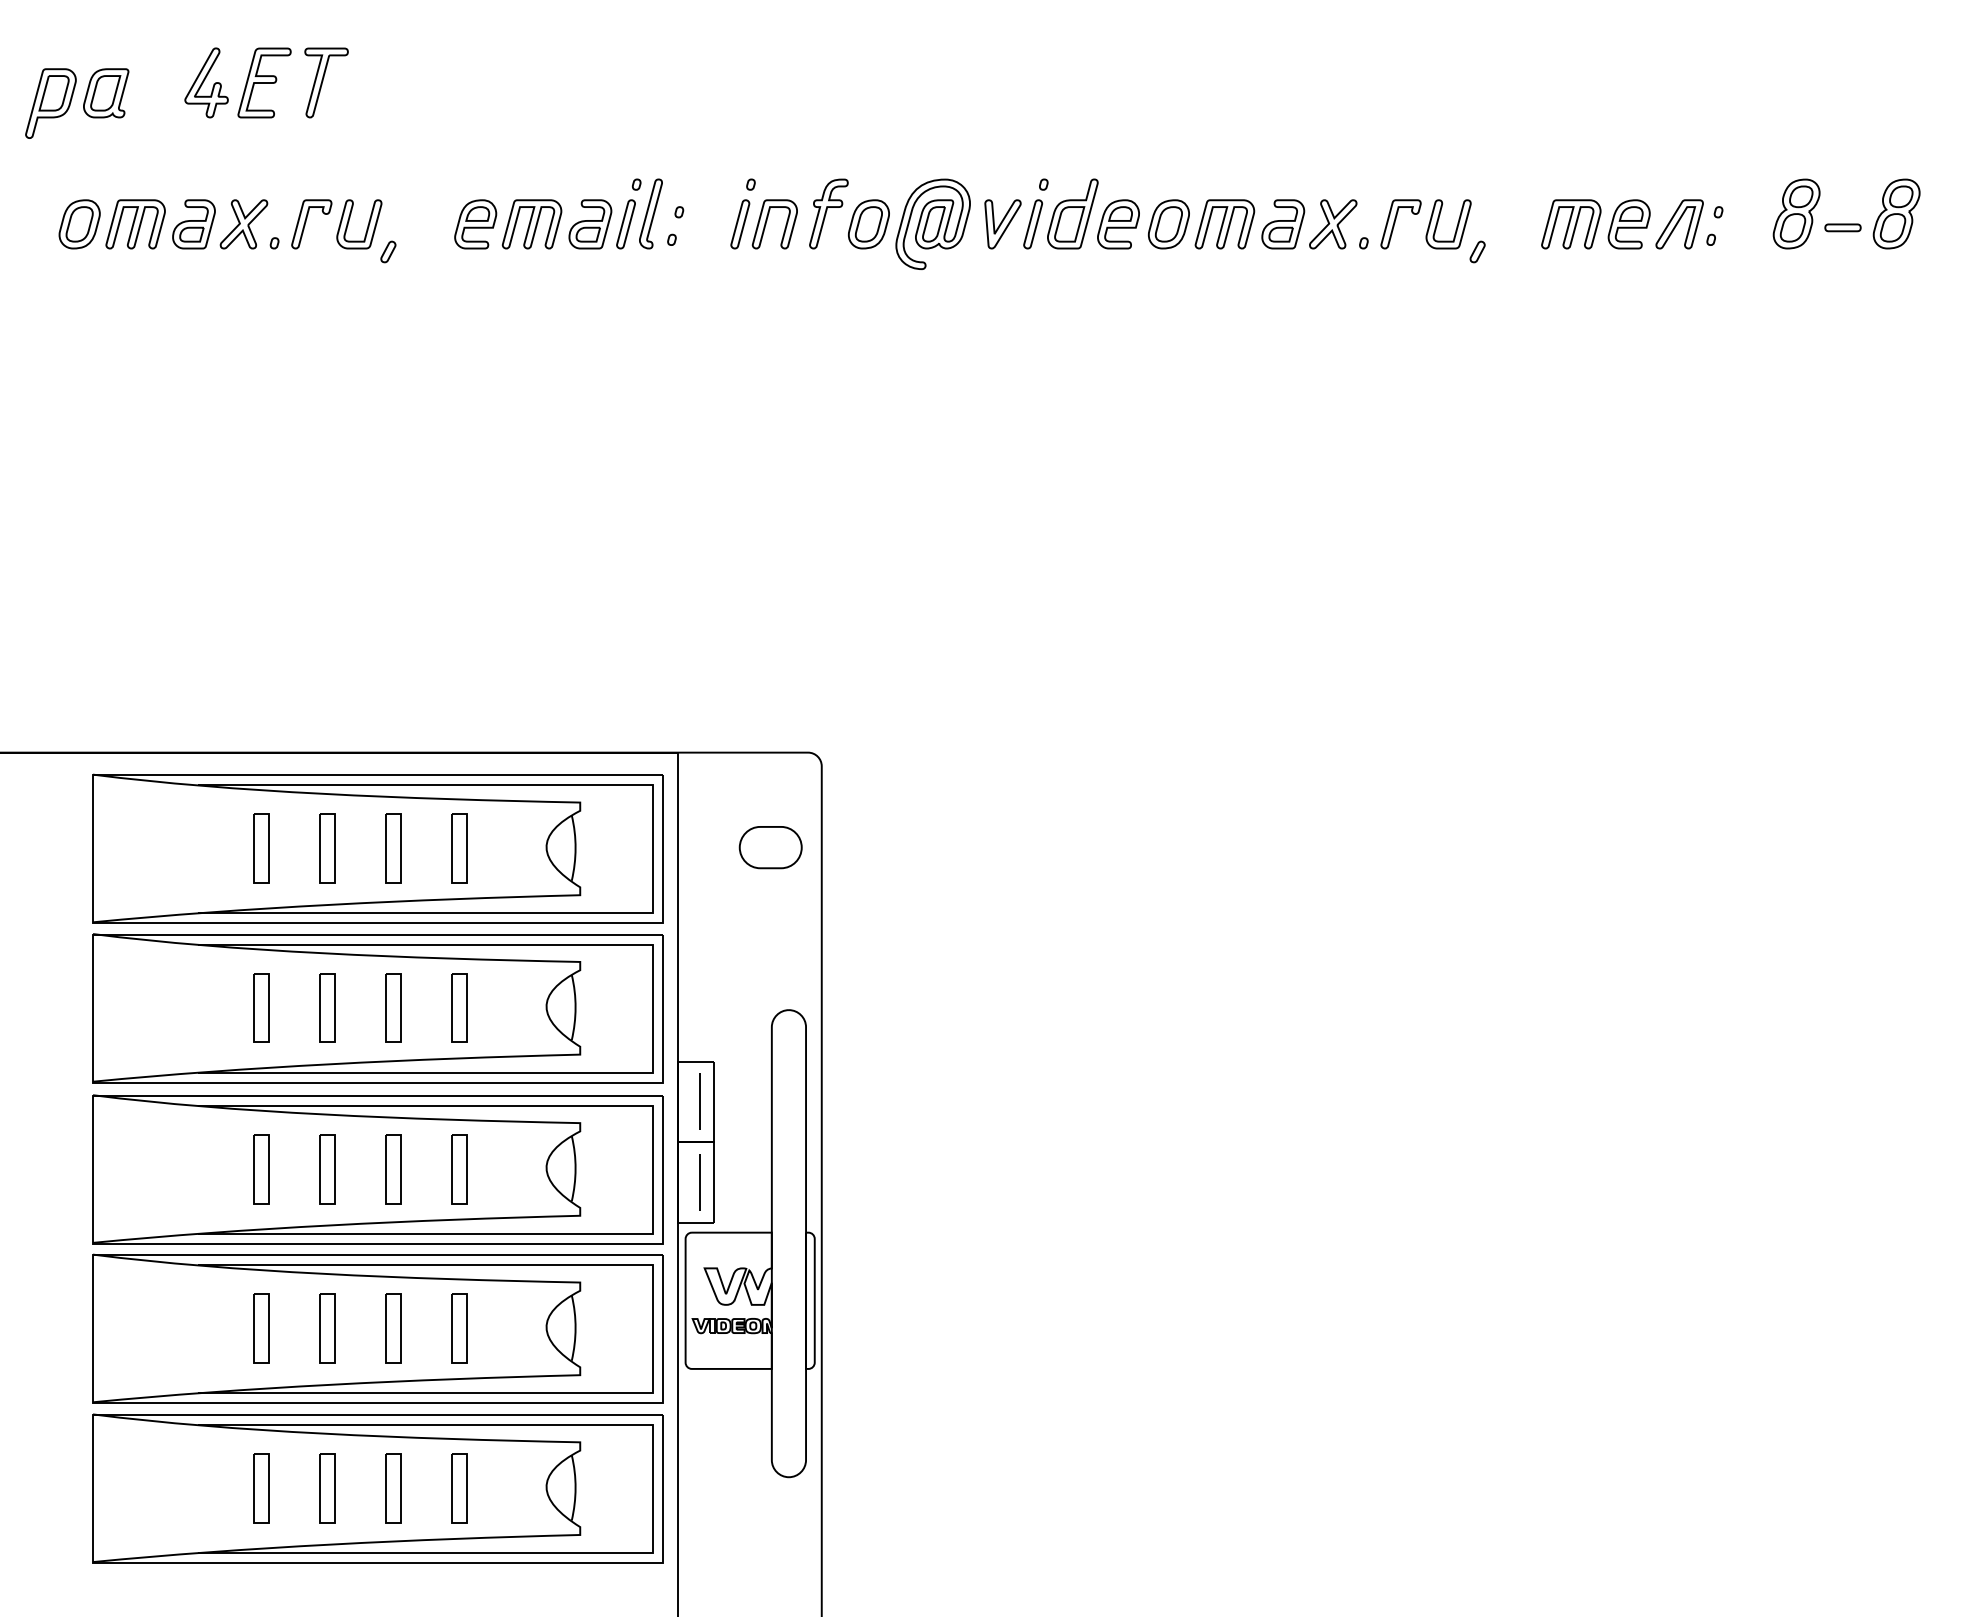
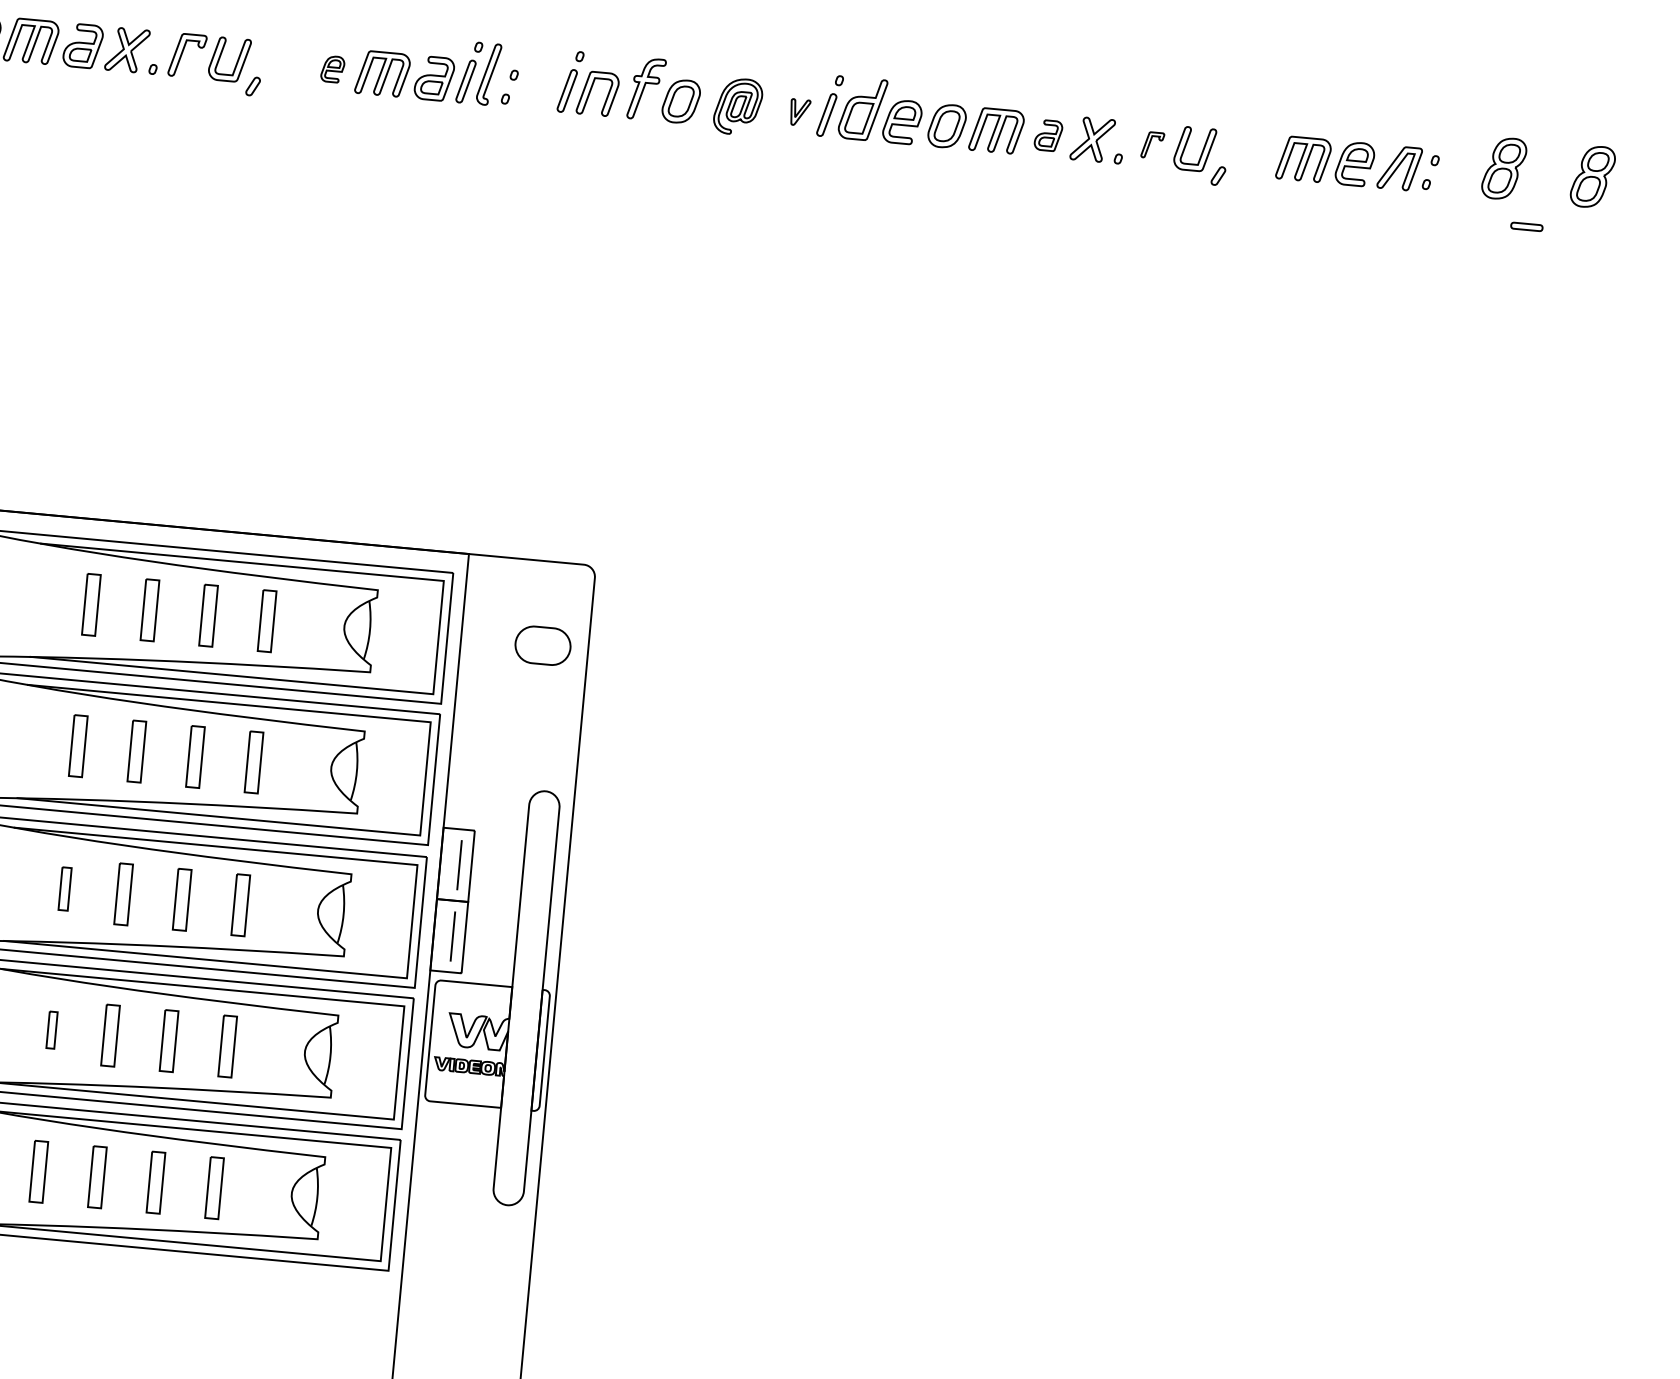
part: (932, 223) -> (737, 106), size x0.7
part: (475, 224) -> (332, 69), size x0.6
part: (1002, 224) -> (799, 112), size x0.6
part: (1283, 224) -> (1048, 135), size x0.7
part: (1400, 224) -> (1152, 145), size x0.6
part: (1842, 227) -> (1526, 226), moved
part: (261, 1169) -> (65, 889), size x0.7
part: (261, 1328) -> (52, 1030), size x0.6

